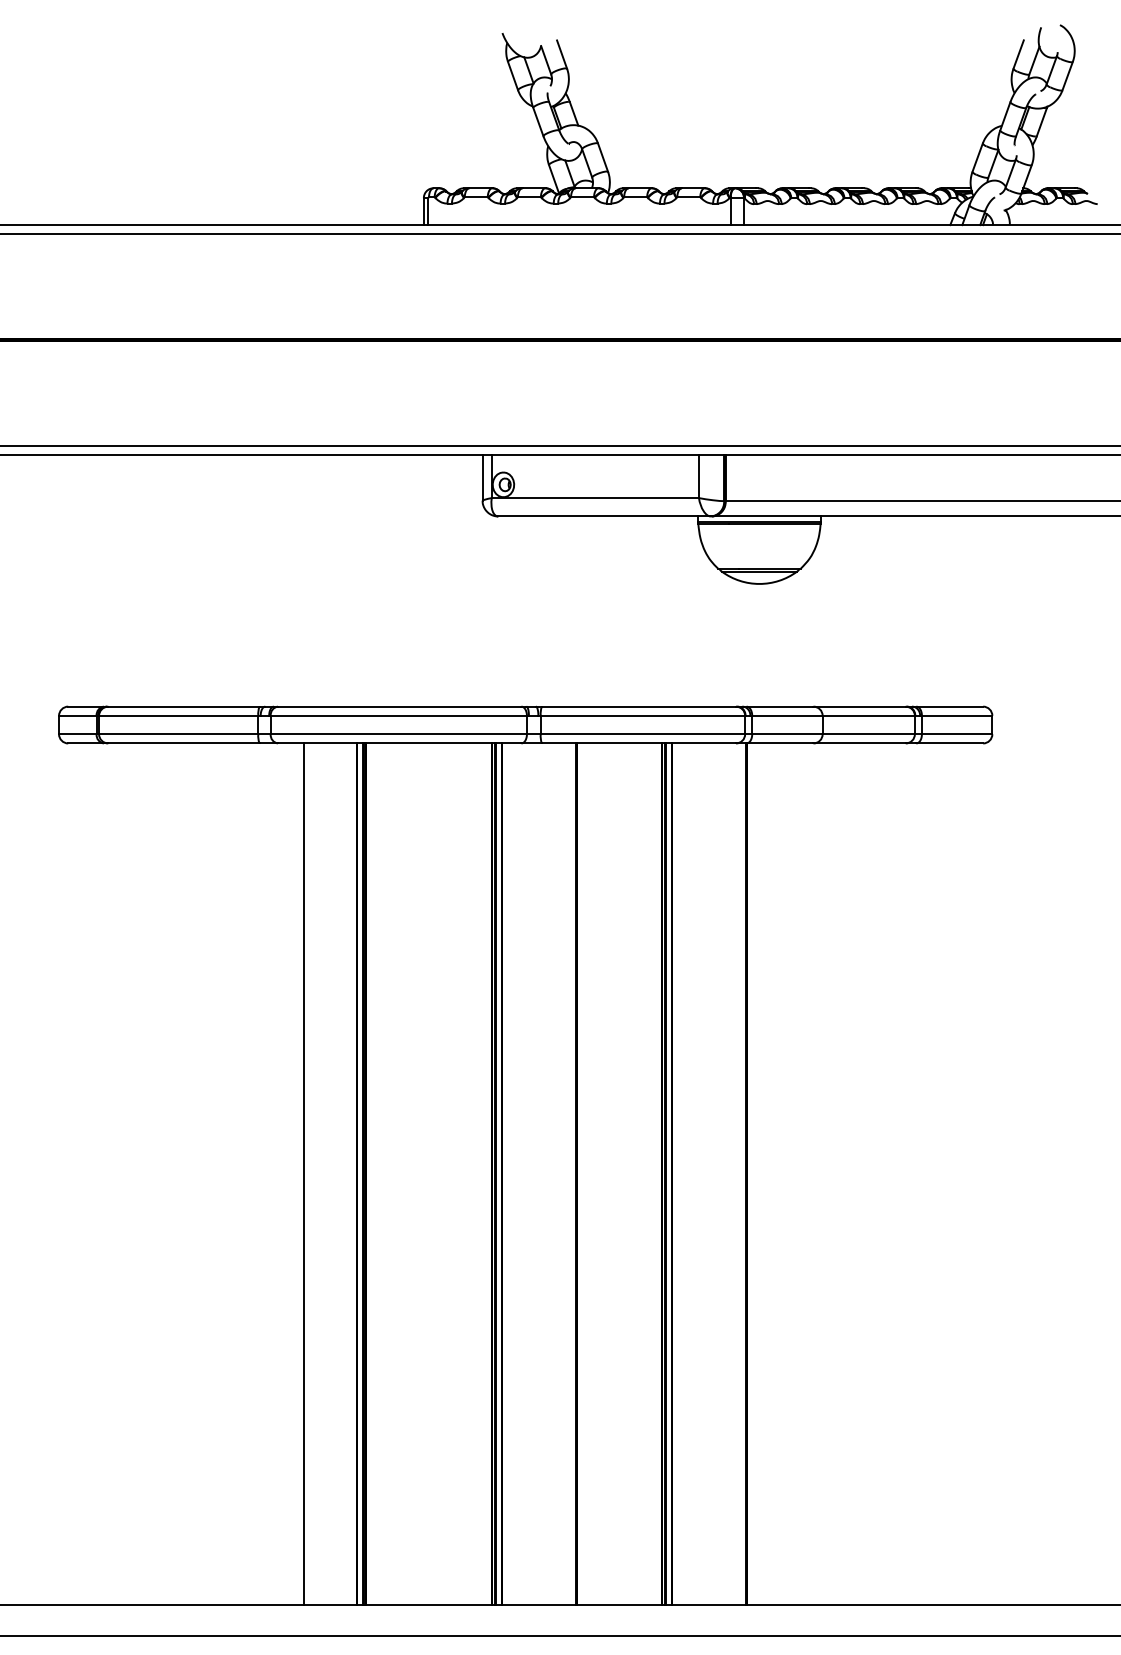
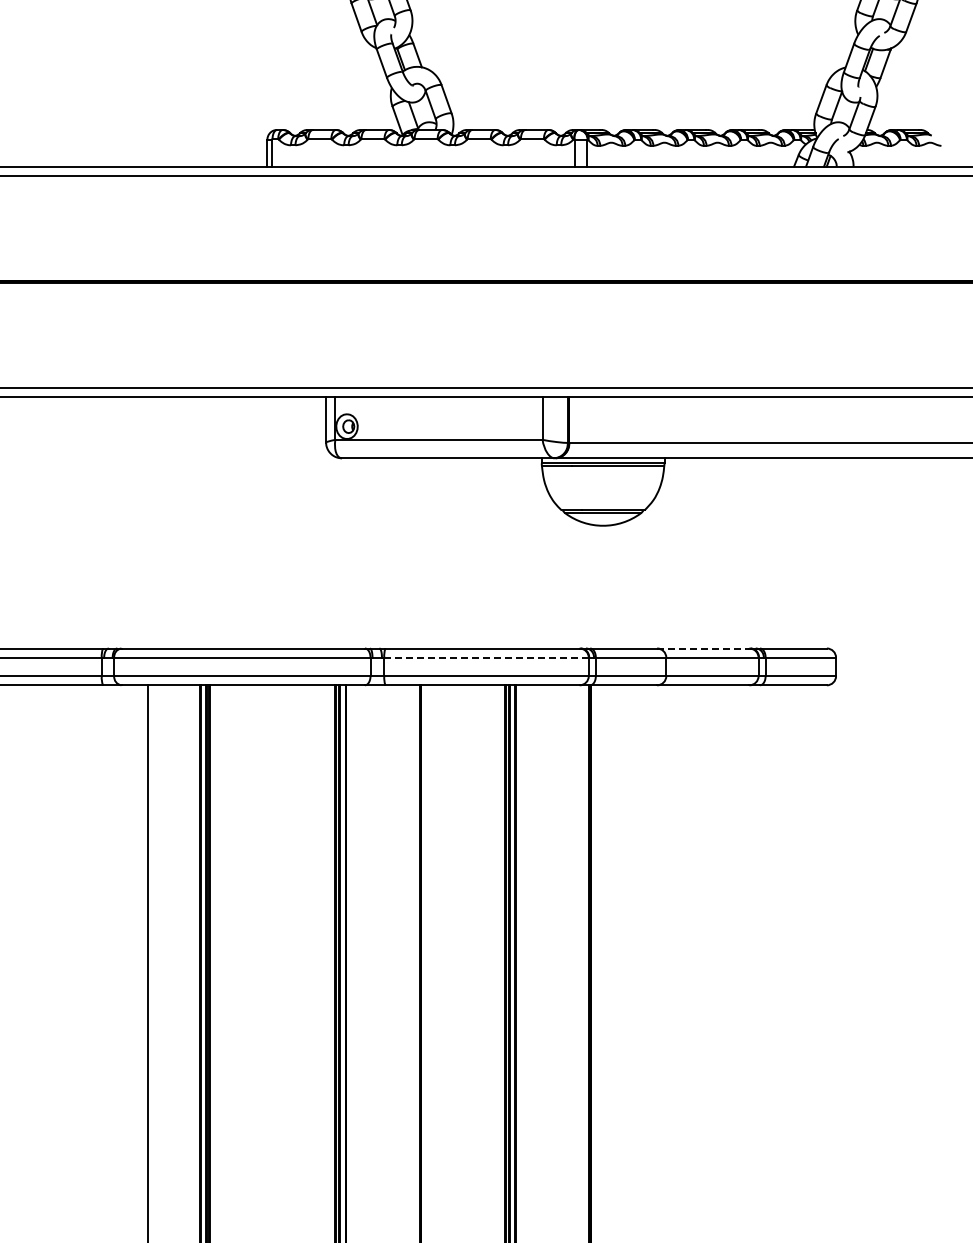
line: (860, 706) -> (704, 648), solid -> dashed
line: (642, 715) -> (486, 657), solid -> dashed

